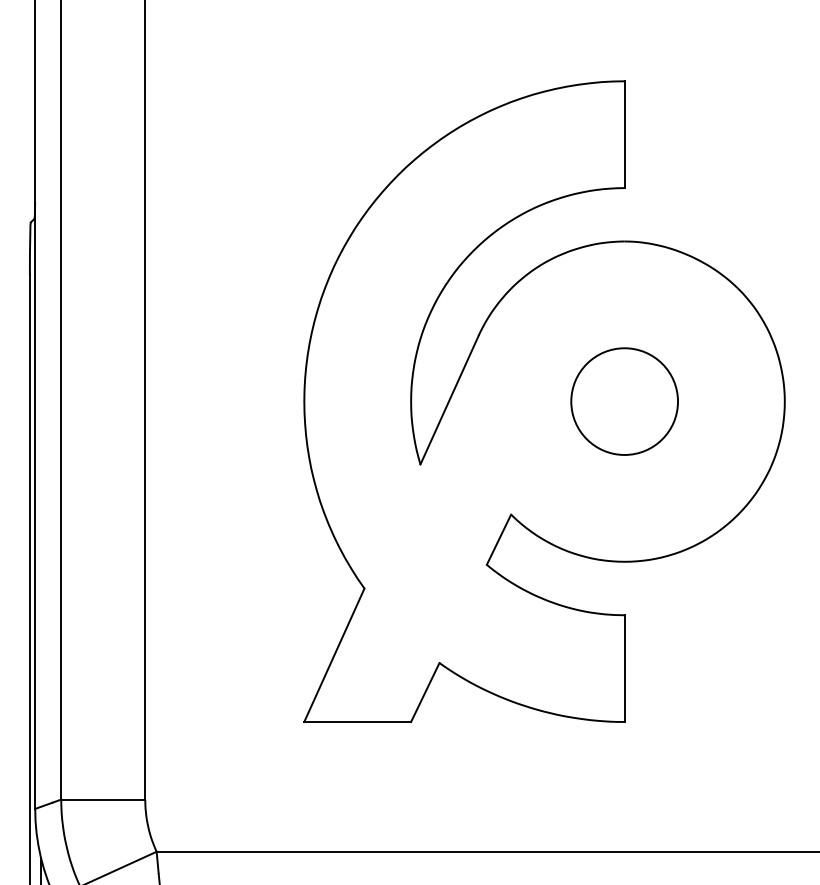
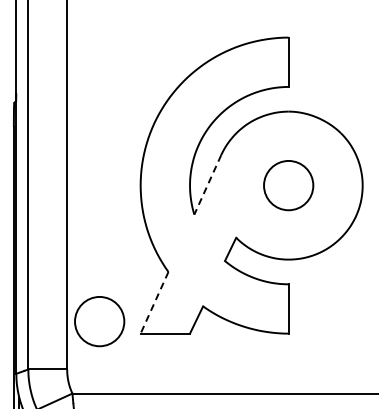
line: (448, 399) -> (207, 184), solid -> dashed
line: (334, 654) -> (154, 302), solid -> dashed
circle: (215, 695) -> (99, 321), added

